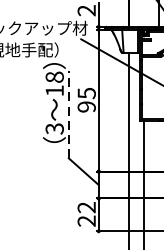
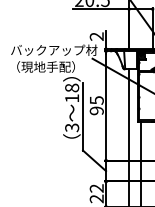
line: (69, 114) -> (83, 116), dashed -> solid

